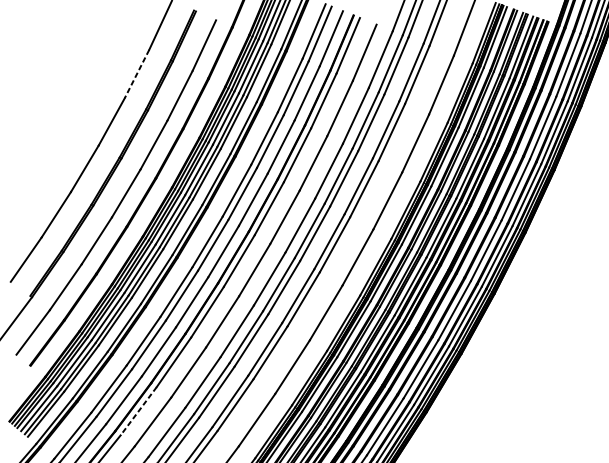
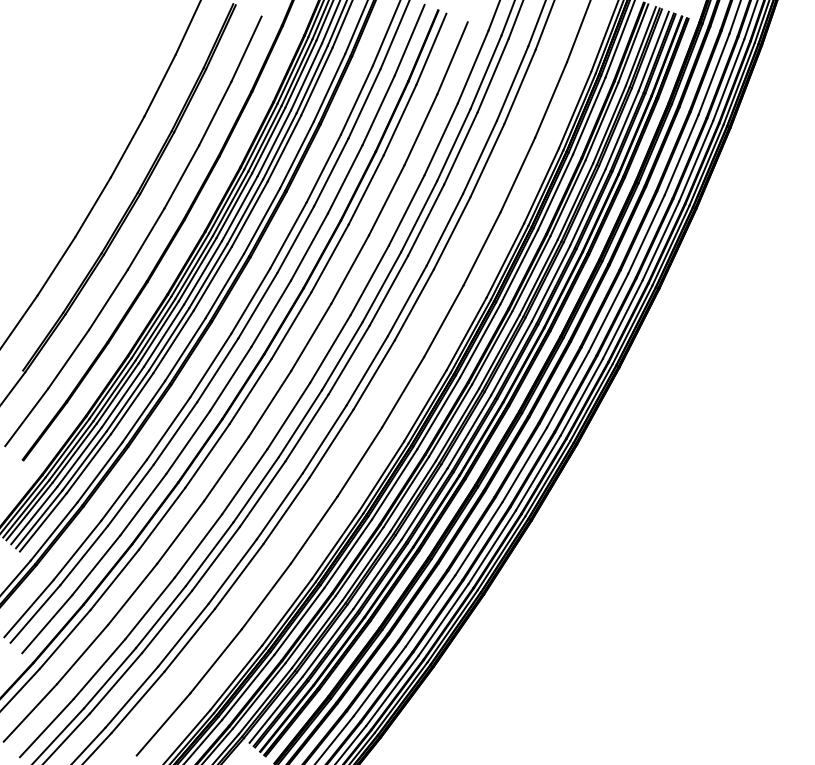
line: (137, 73) -> (160, 85), dashed -> solid
line: (138, 411) -> (162, 518), dashed -> solid

